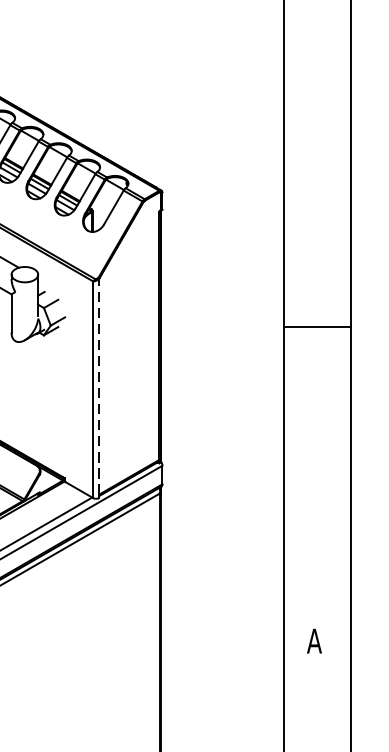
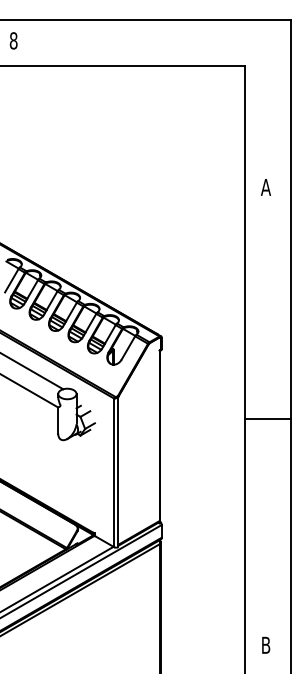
line: (318, 326) -> (268, 418), moved
line: (99, 386) -> (118, 470), dashed -> solid
text: (313, 639) -> (265, 644), A -> B

